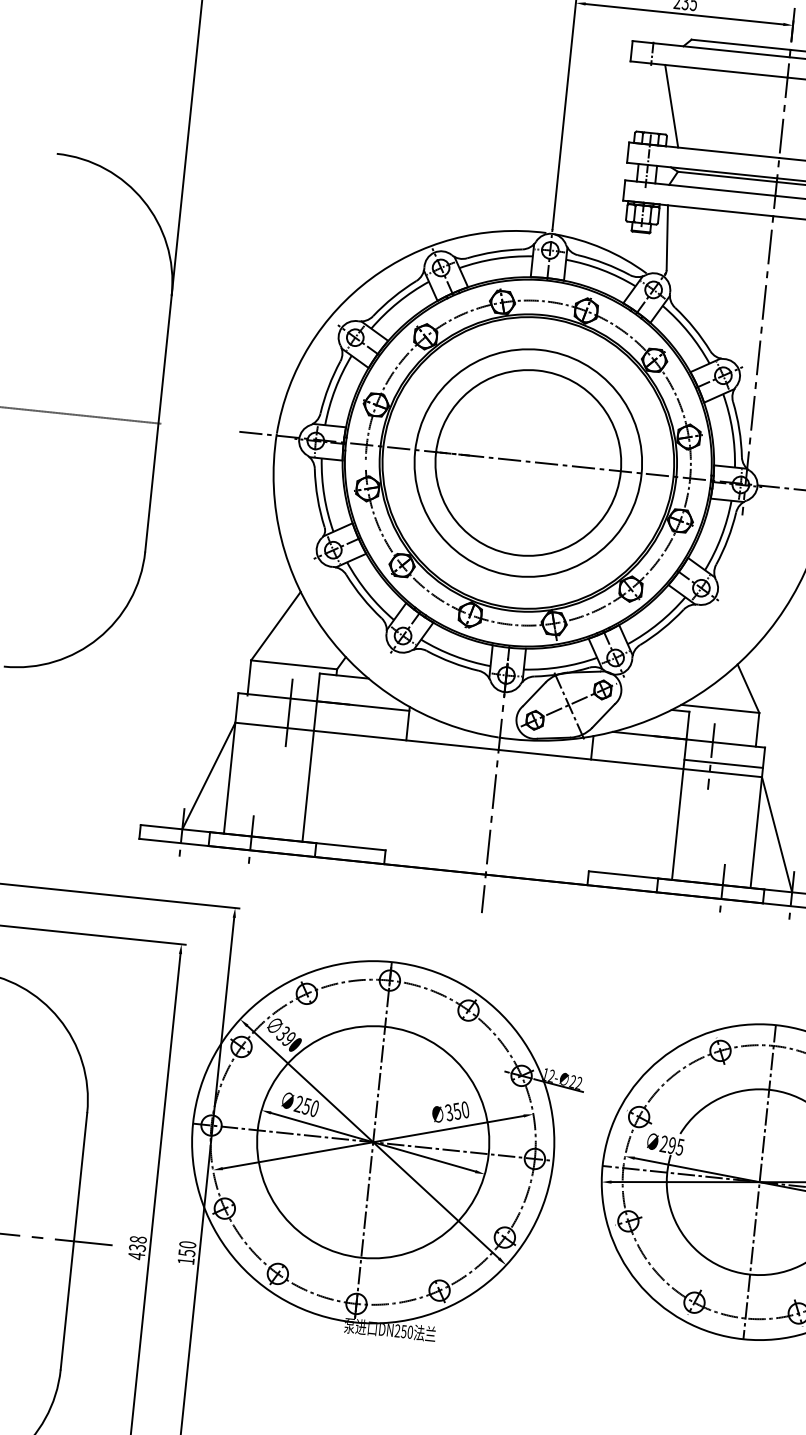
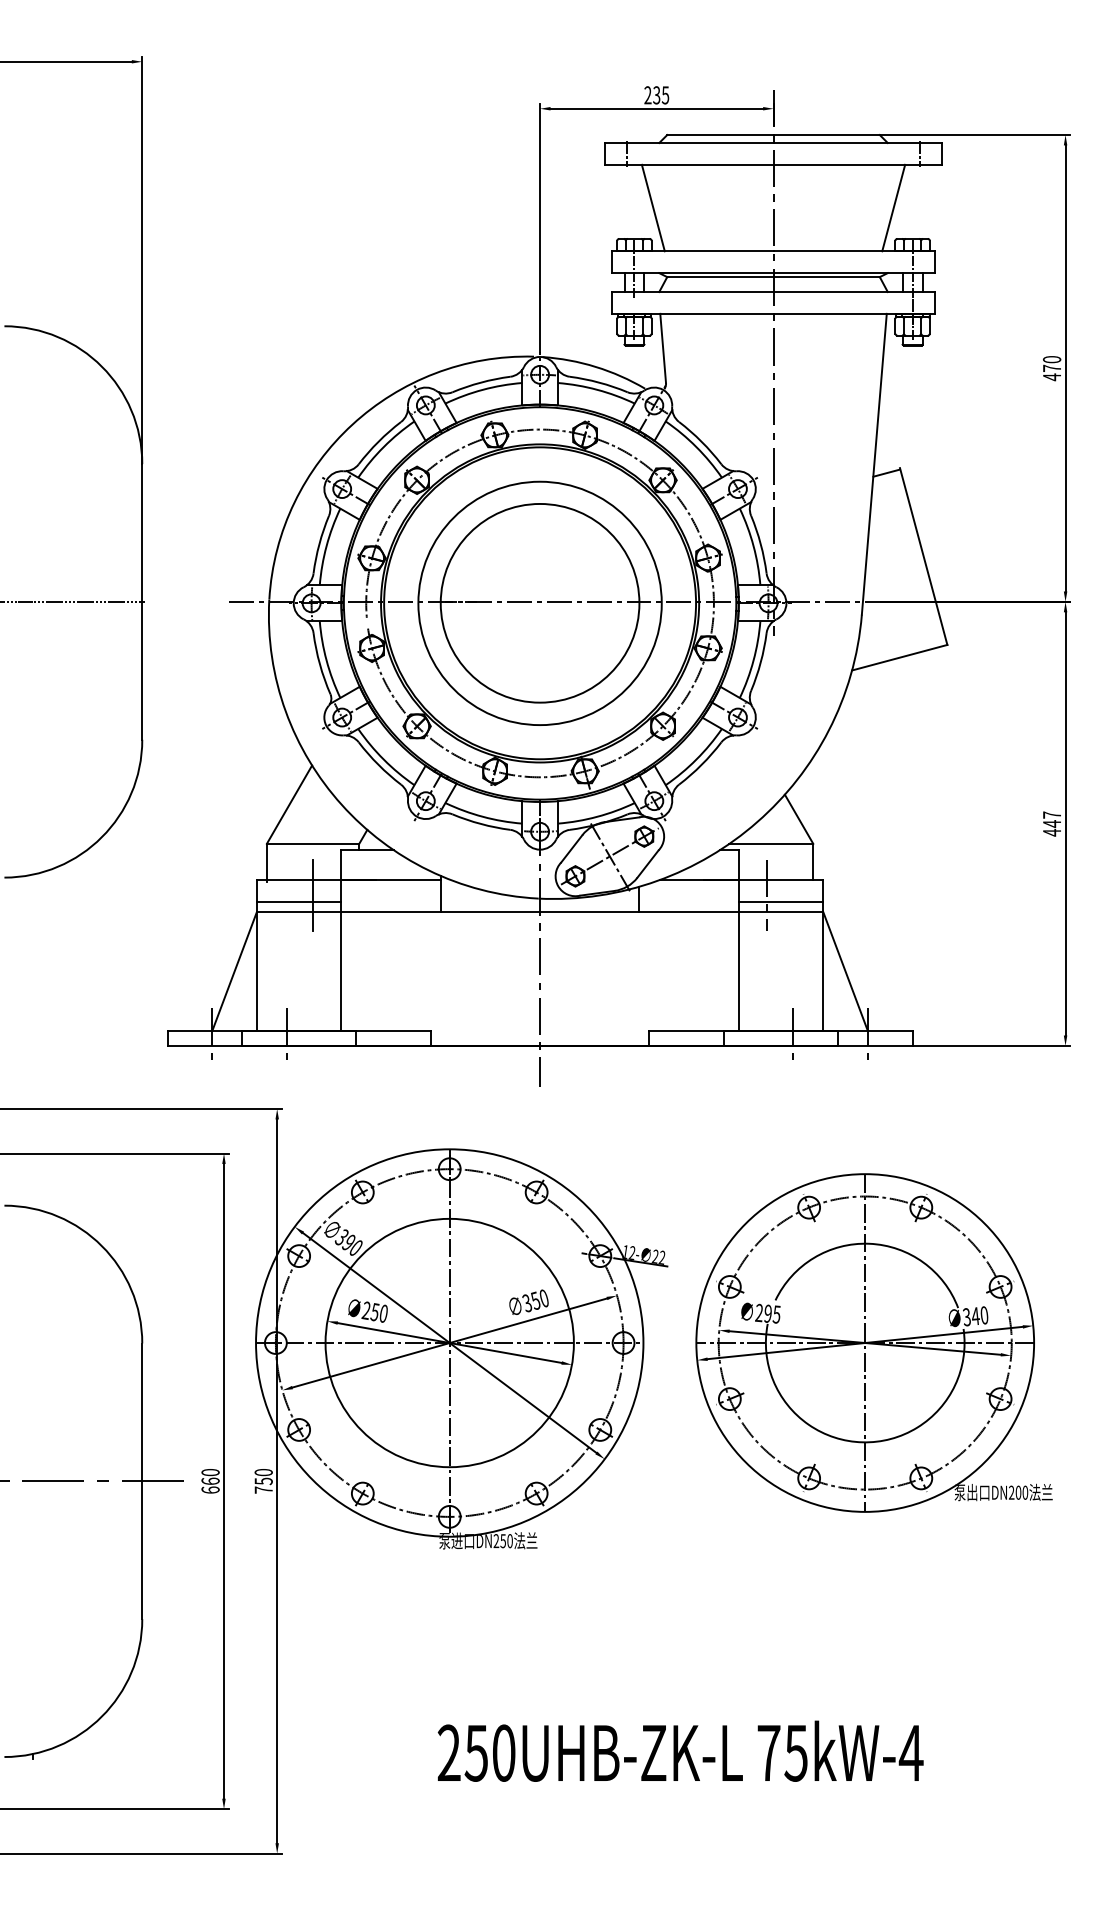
line: (275, 717) -> (298, 901), added
text: (137, 1248) -> (210, 1481), 438 -> 660
text: (185, 1260) -> (263, 1489), 150 -> 750

